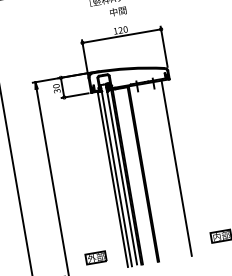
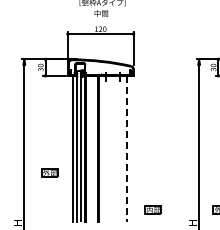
line: (176, 169) -> (126, 149), solid -> dashed
part: (95, 257) -> (49, 172), moved

